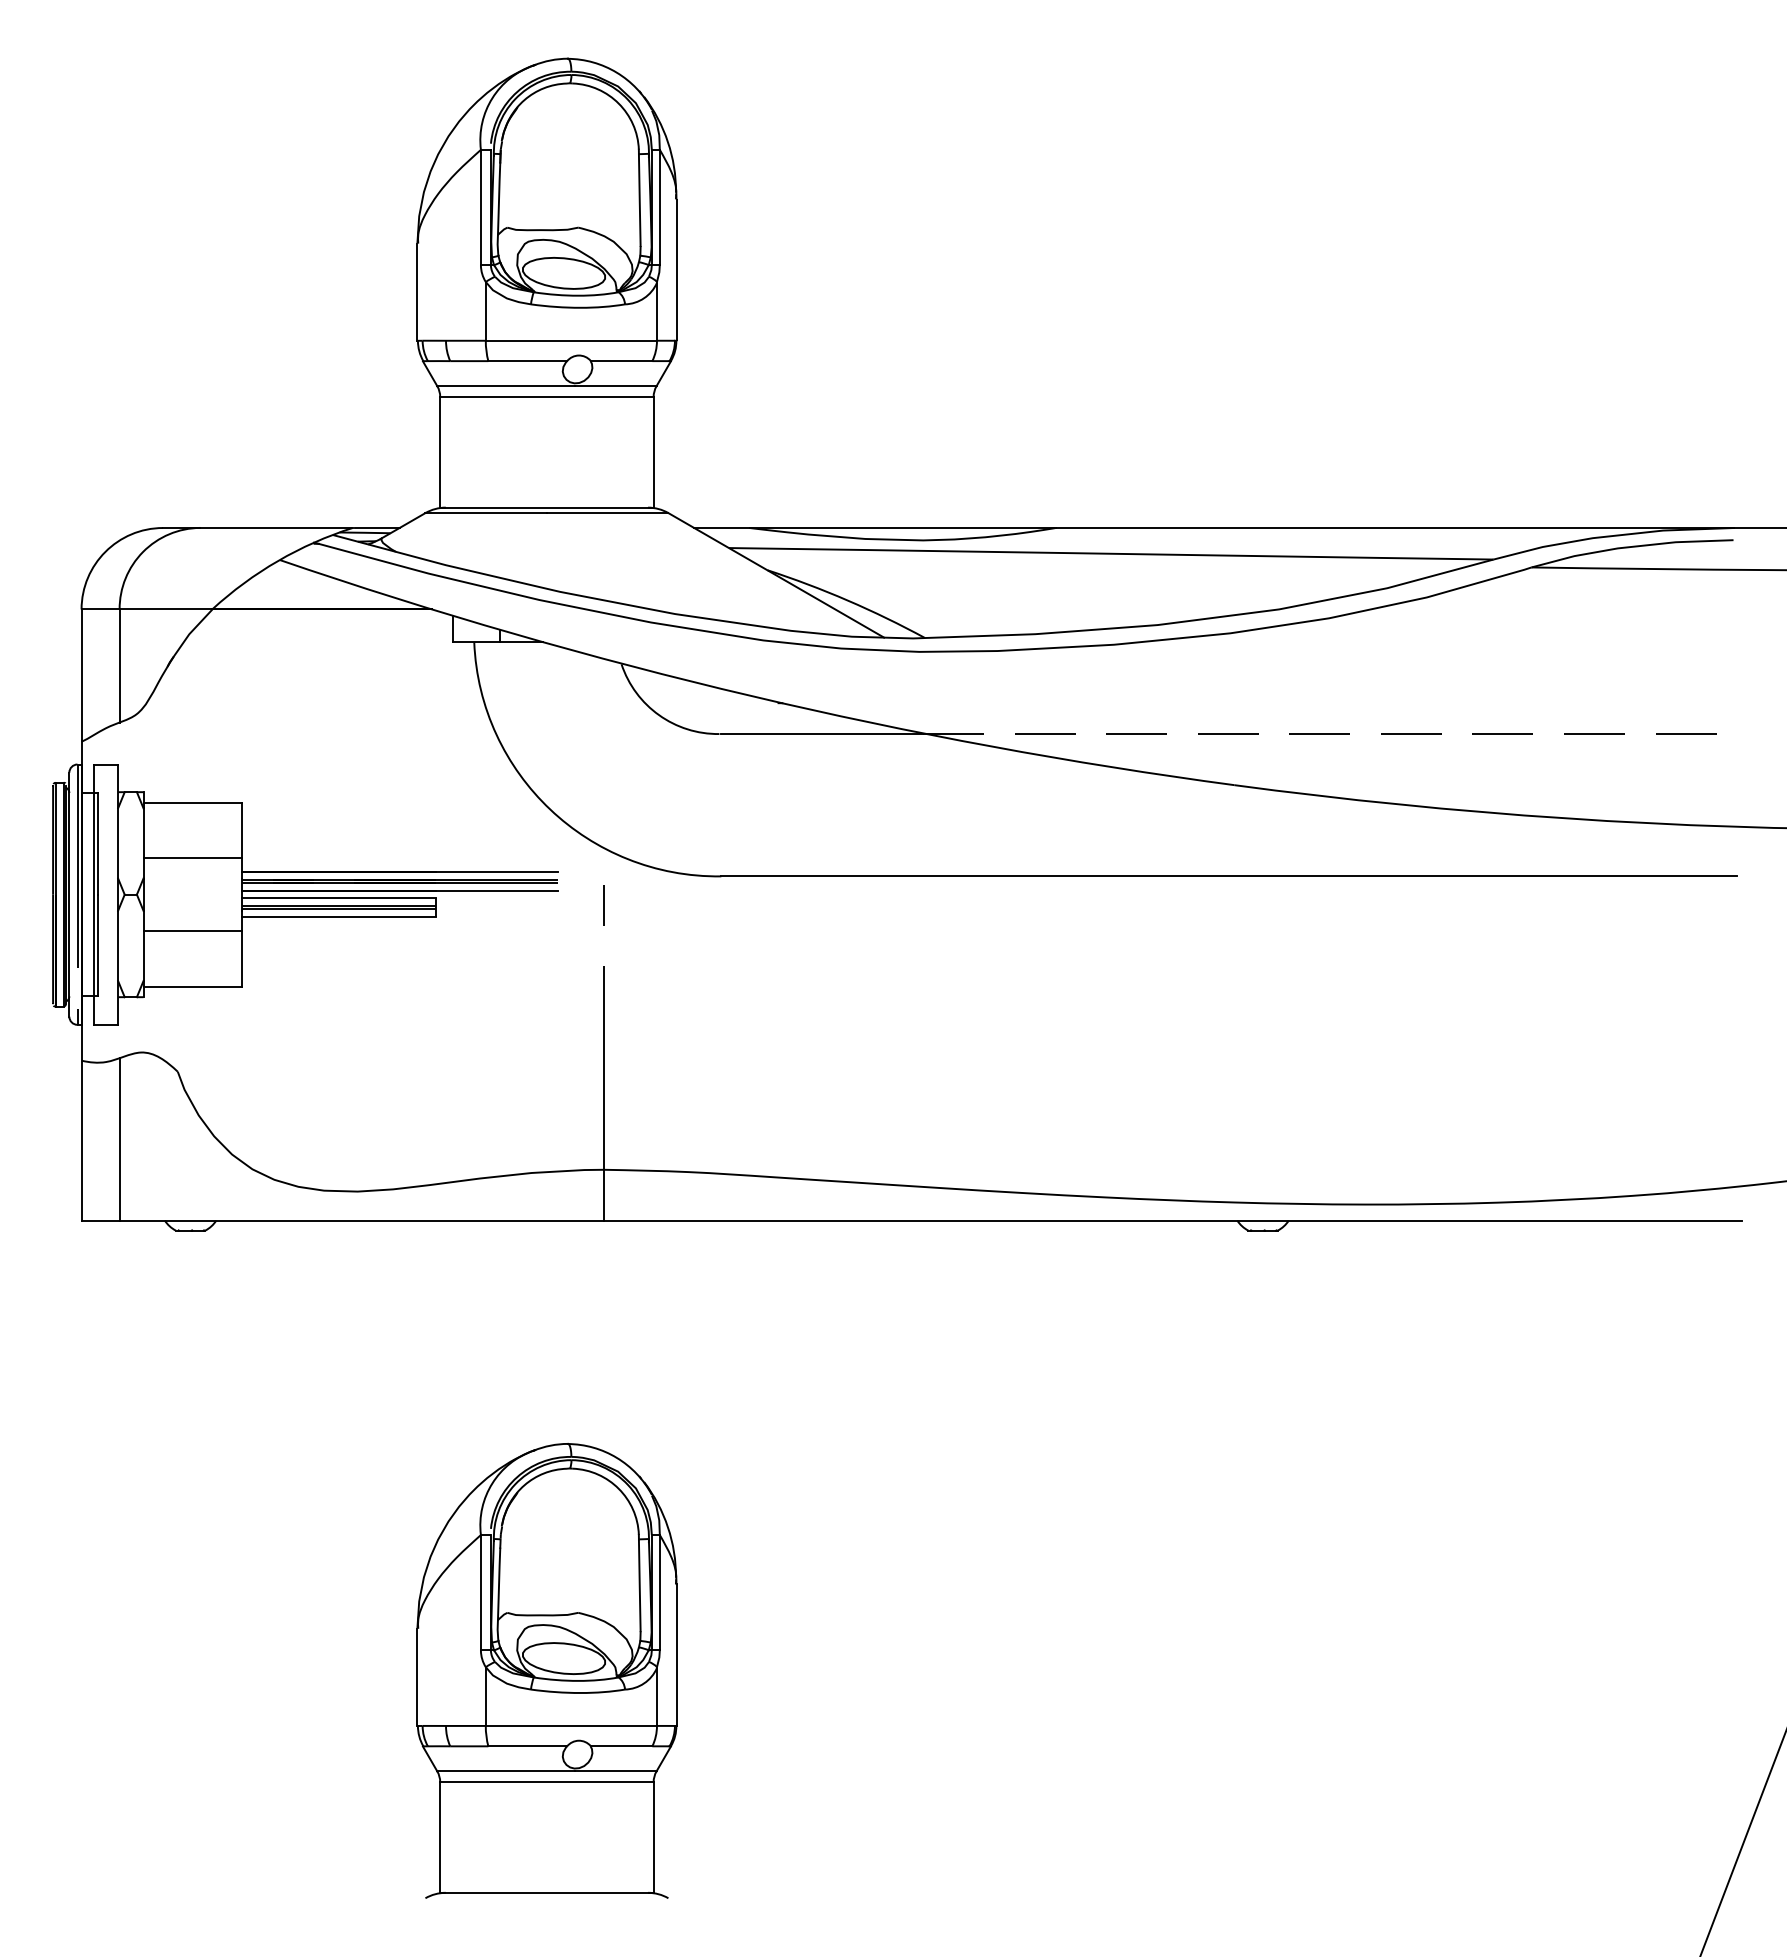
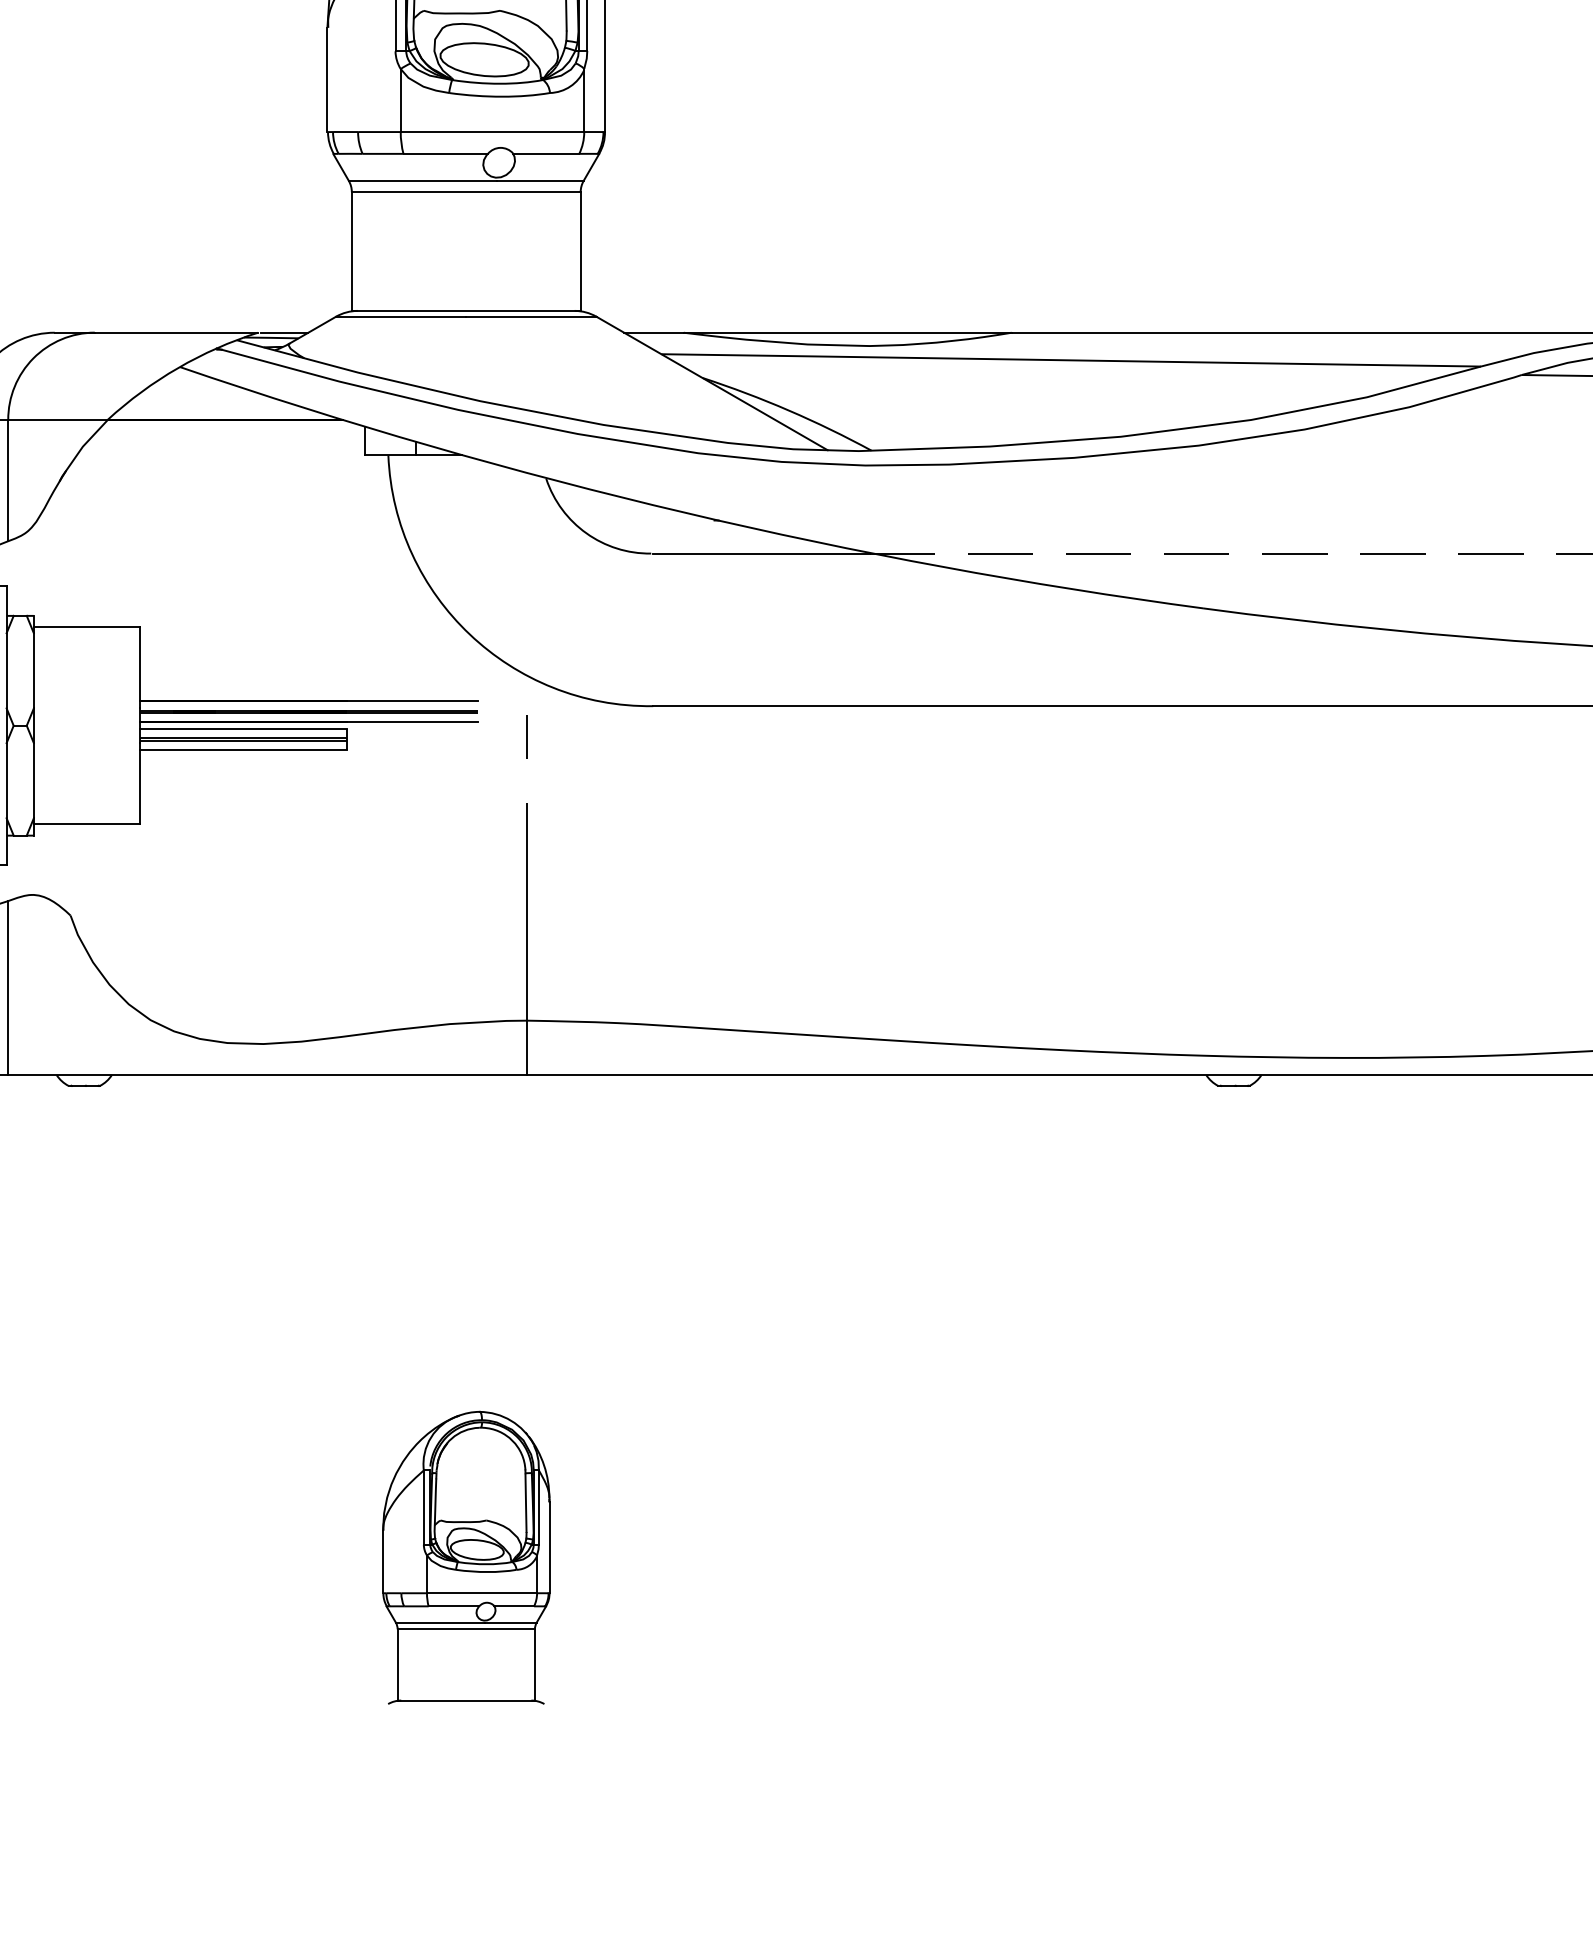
line: (192, 857) -> (86, 685), removed
line: (192, 931) -> (86, 765), removed
part: (546, 1670) -> (465, 1557), size x0.6

